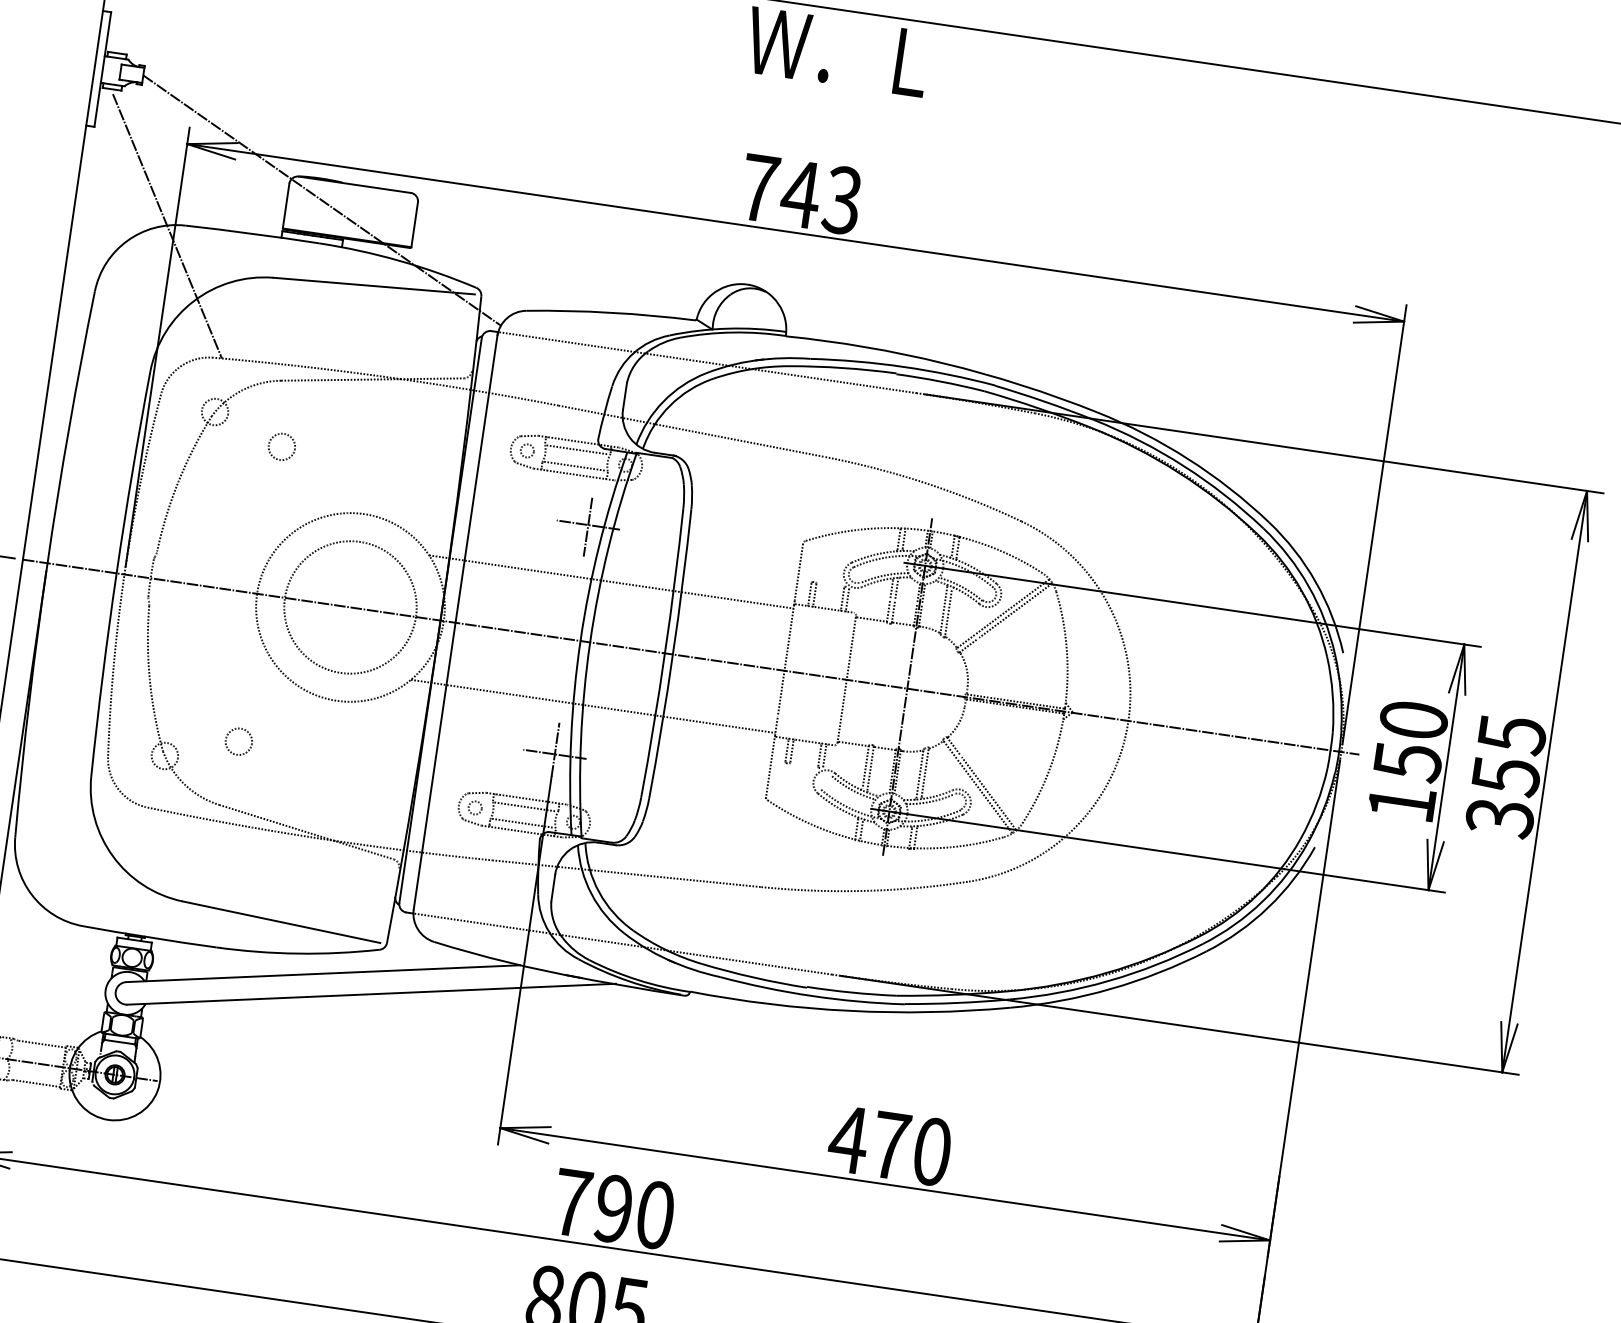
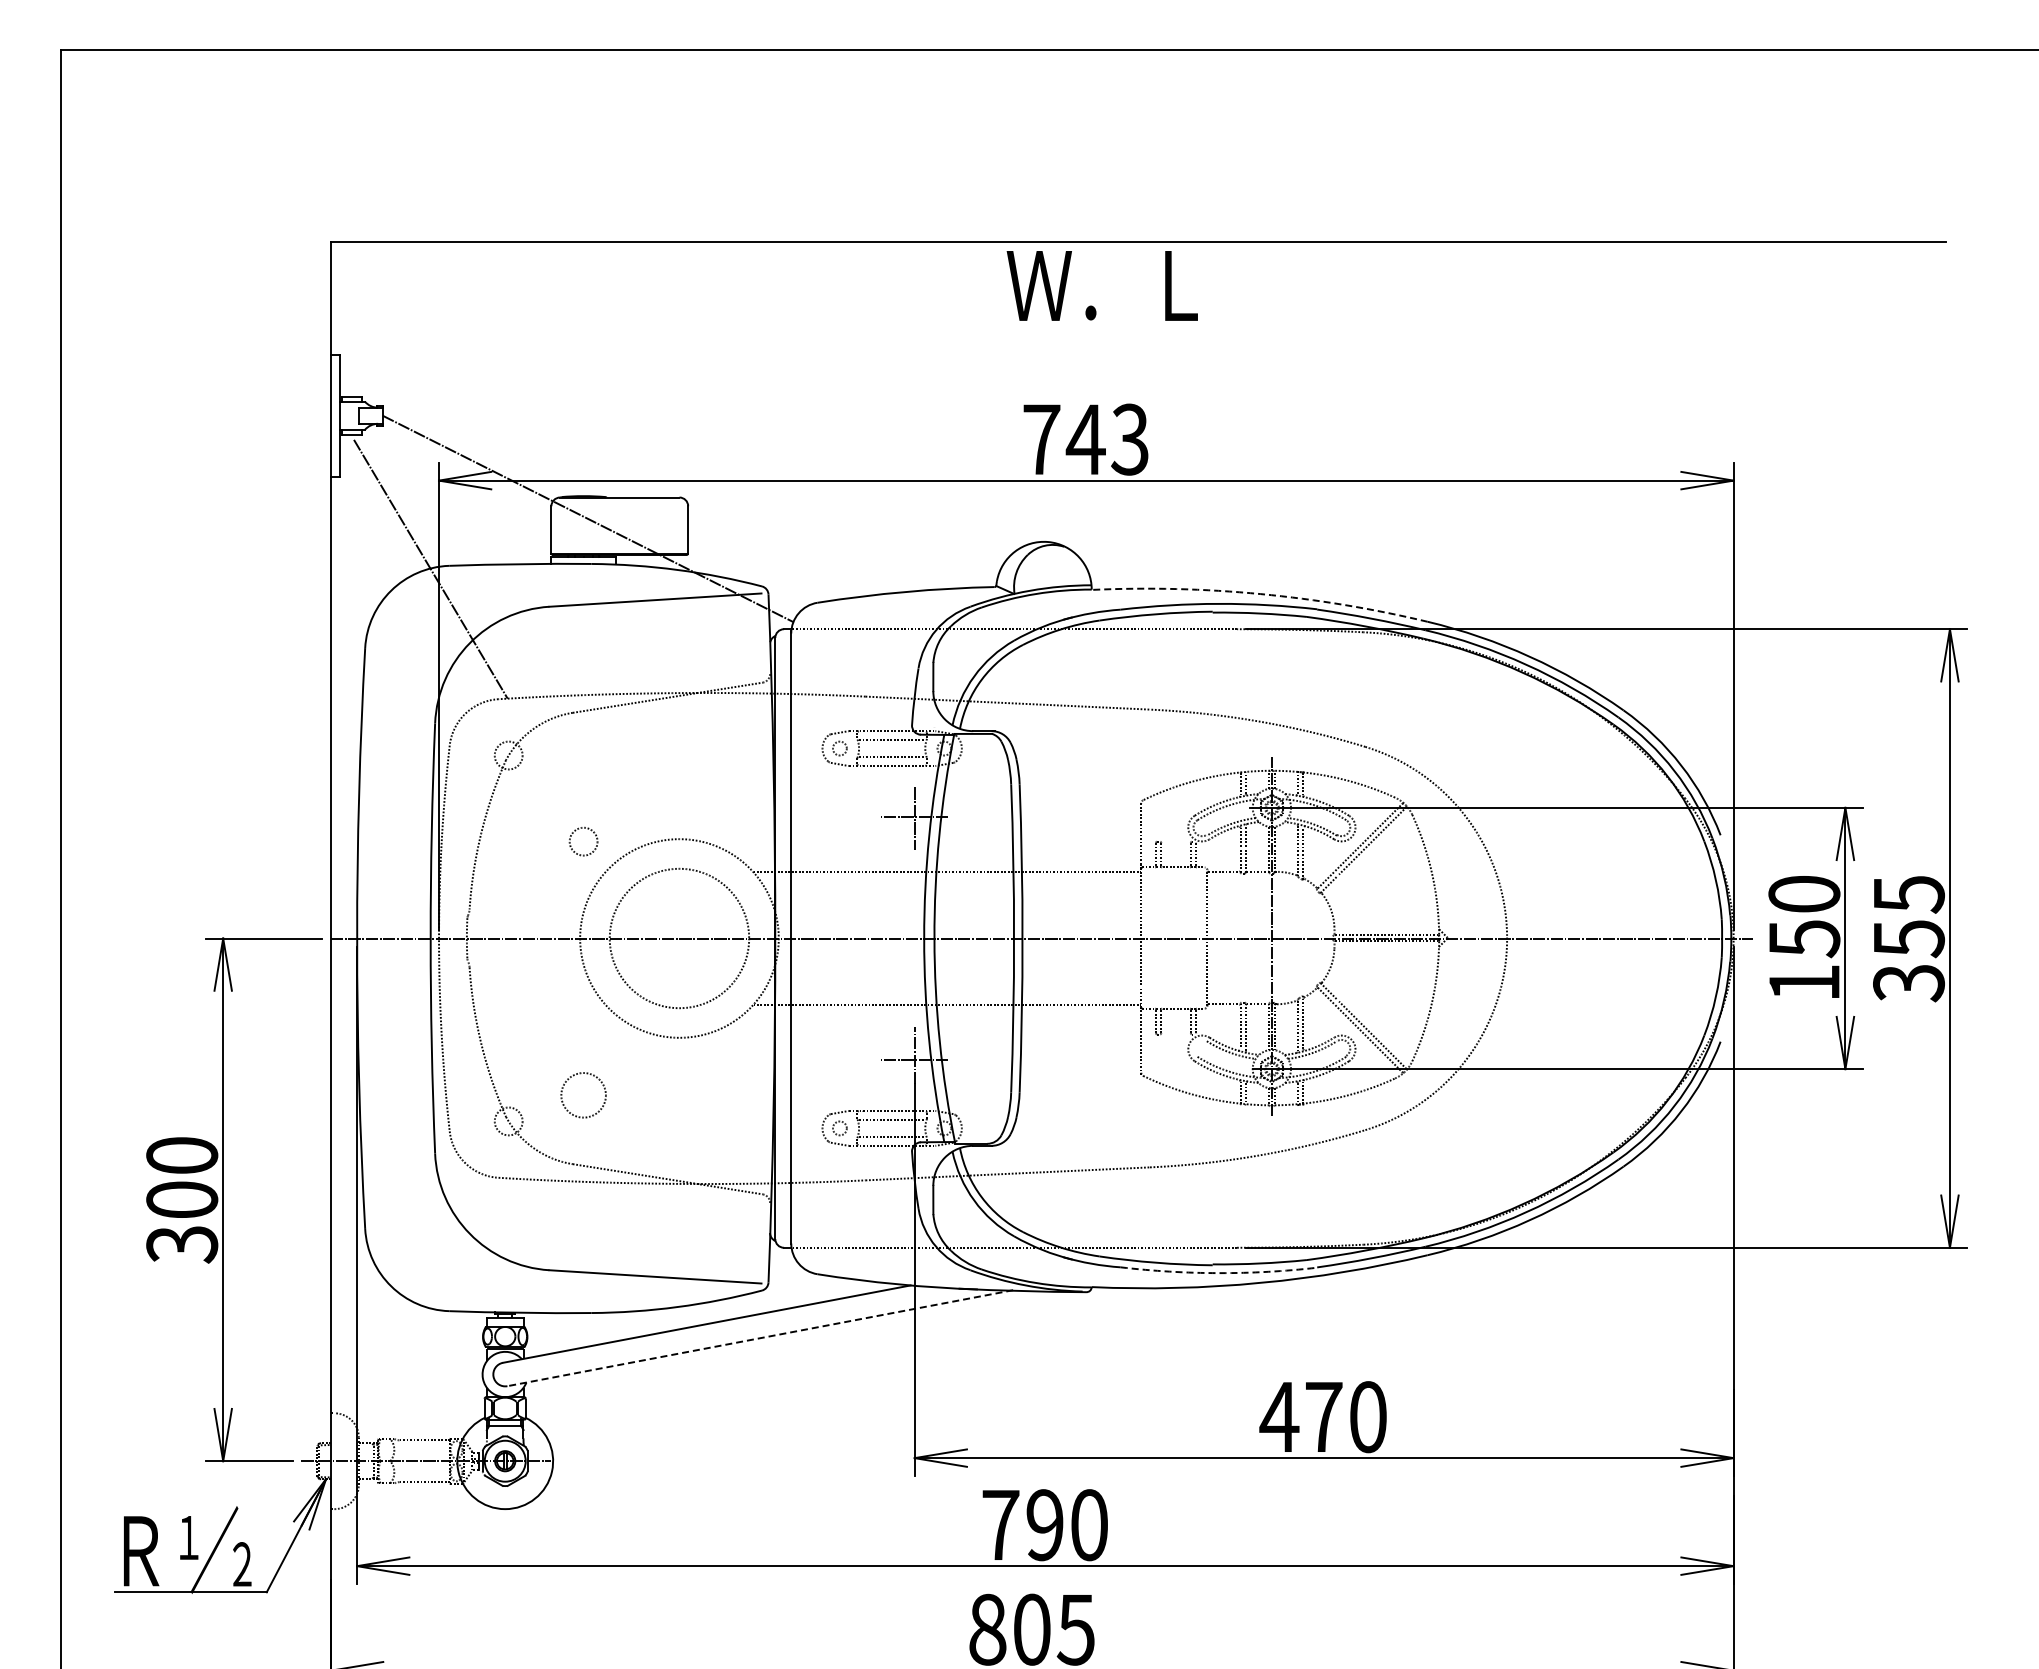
arc: (943, 363) -> (1260, 594), solid -> dashed
circle: (281, 446) -> (583, 841), moved
circle: (238, 741) -> (583, 1095), size x1.6
line: (370, 994) -> (759, 1338), solid -> dashed
arc: (811, 996) -> (1218, 1273), solid -> dashed

